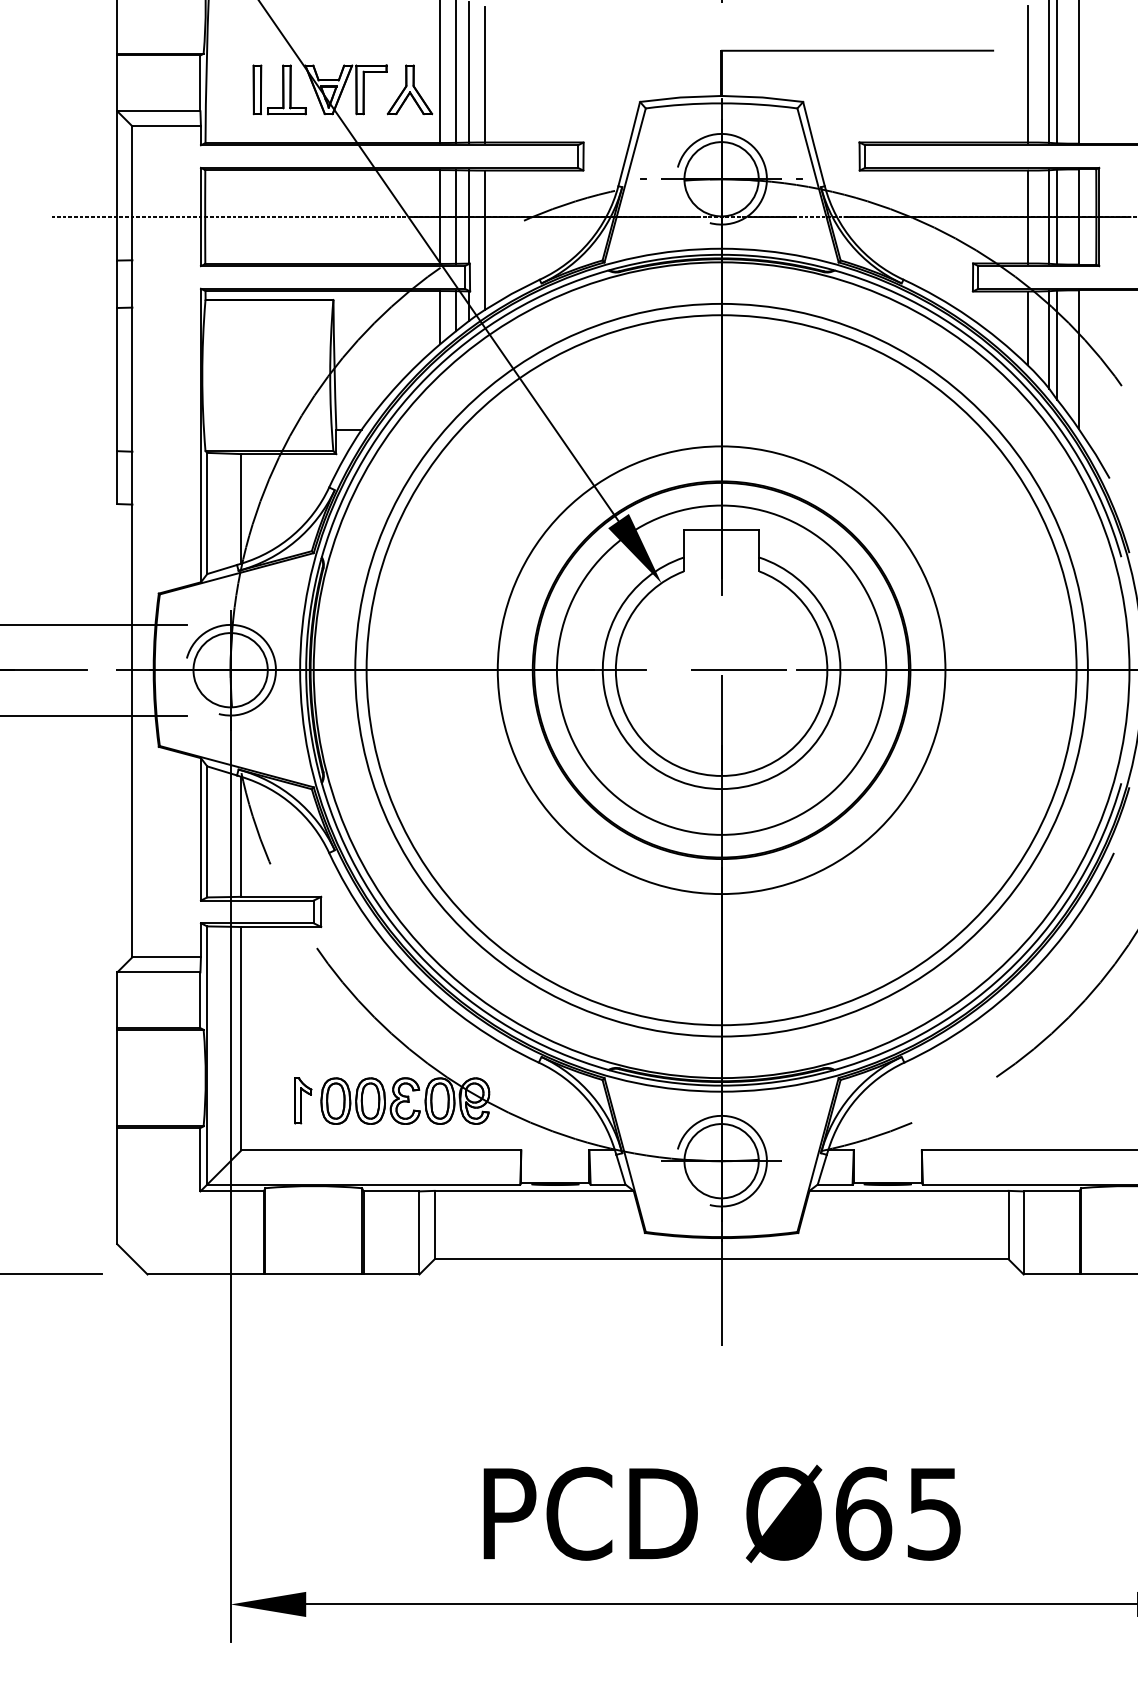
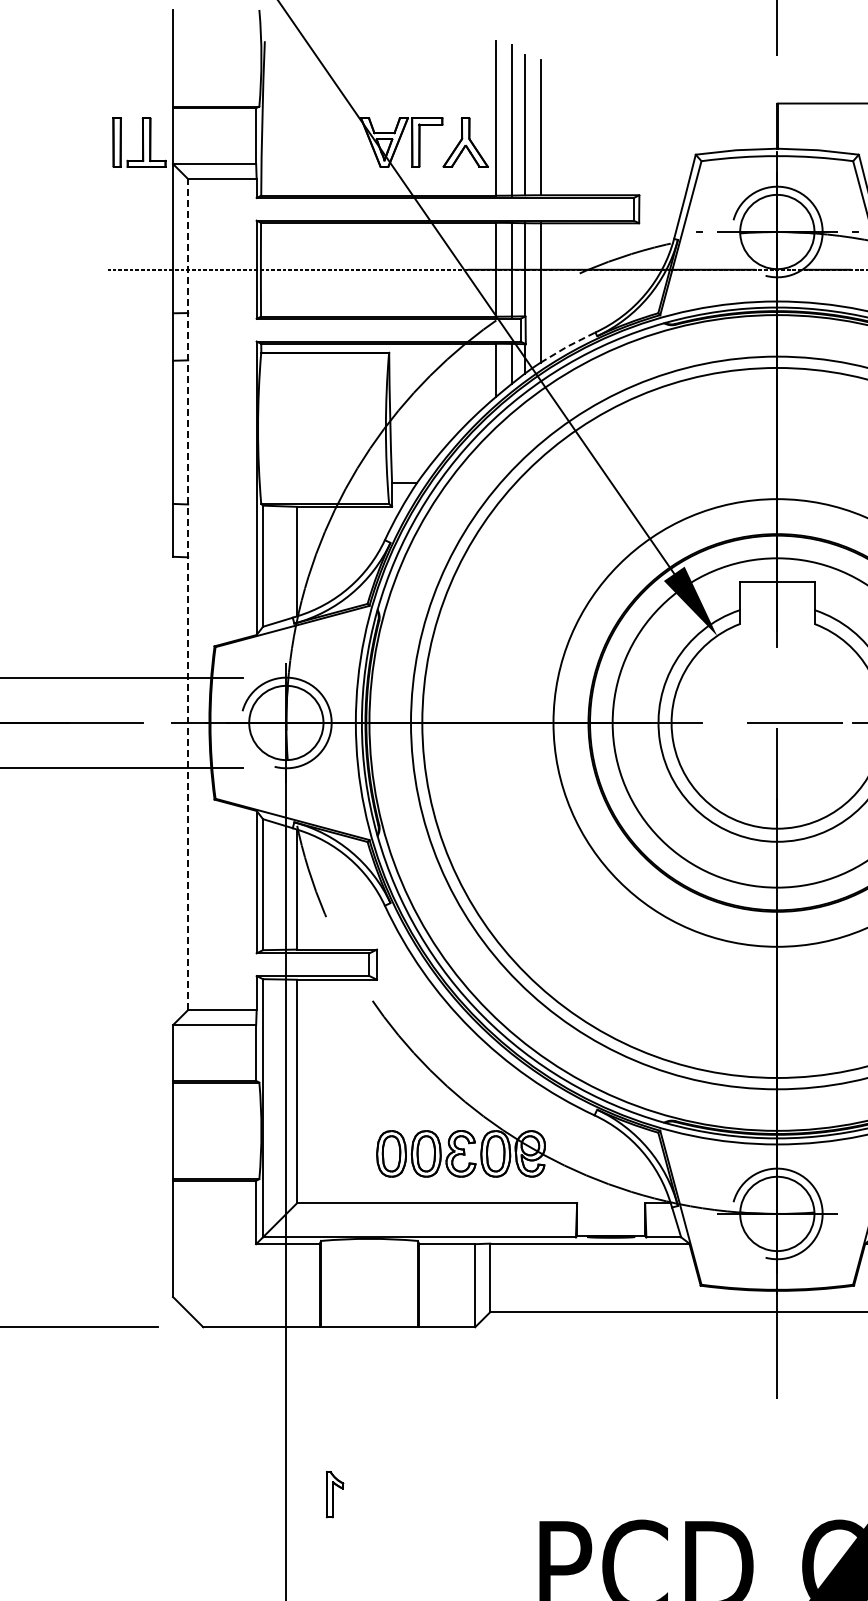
part: (279, 89) -> (139, 142), moved
line: (511, 294) -> (567, 347), solid -> dashed
line: (132, 541) -> (188, 594), solid -> dashed
part: (303, 1100) -> (335, 1494), moved

